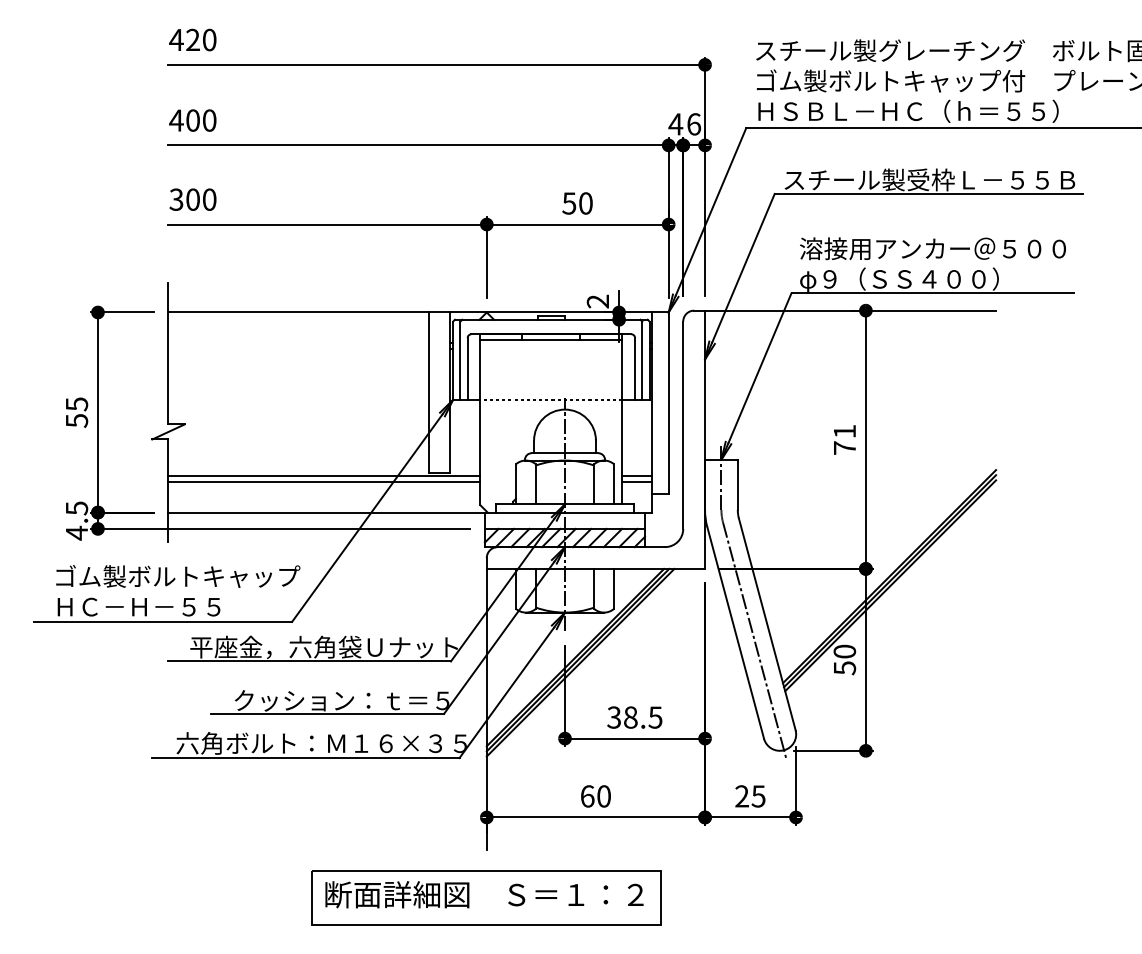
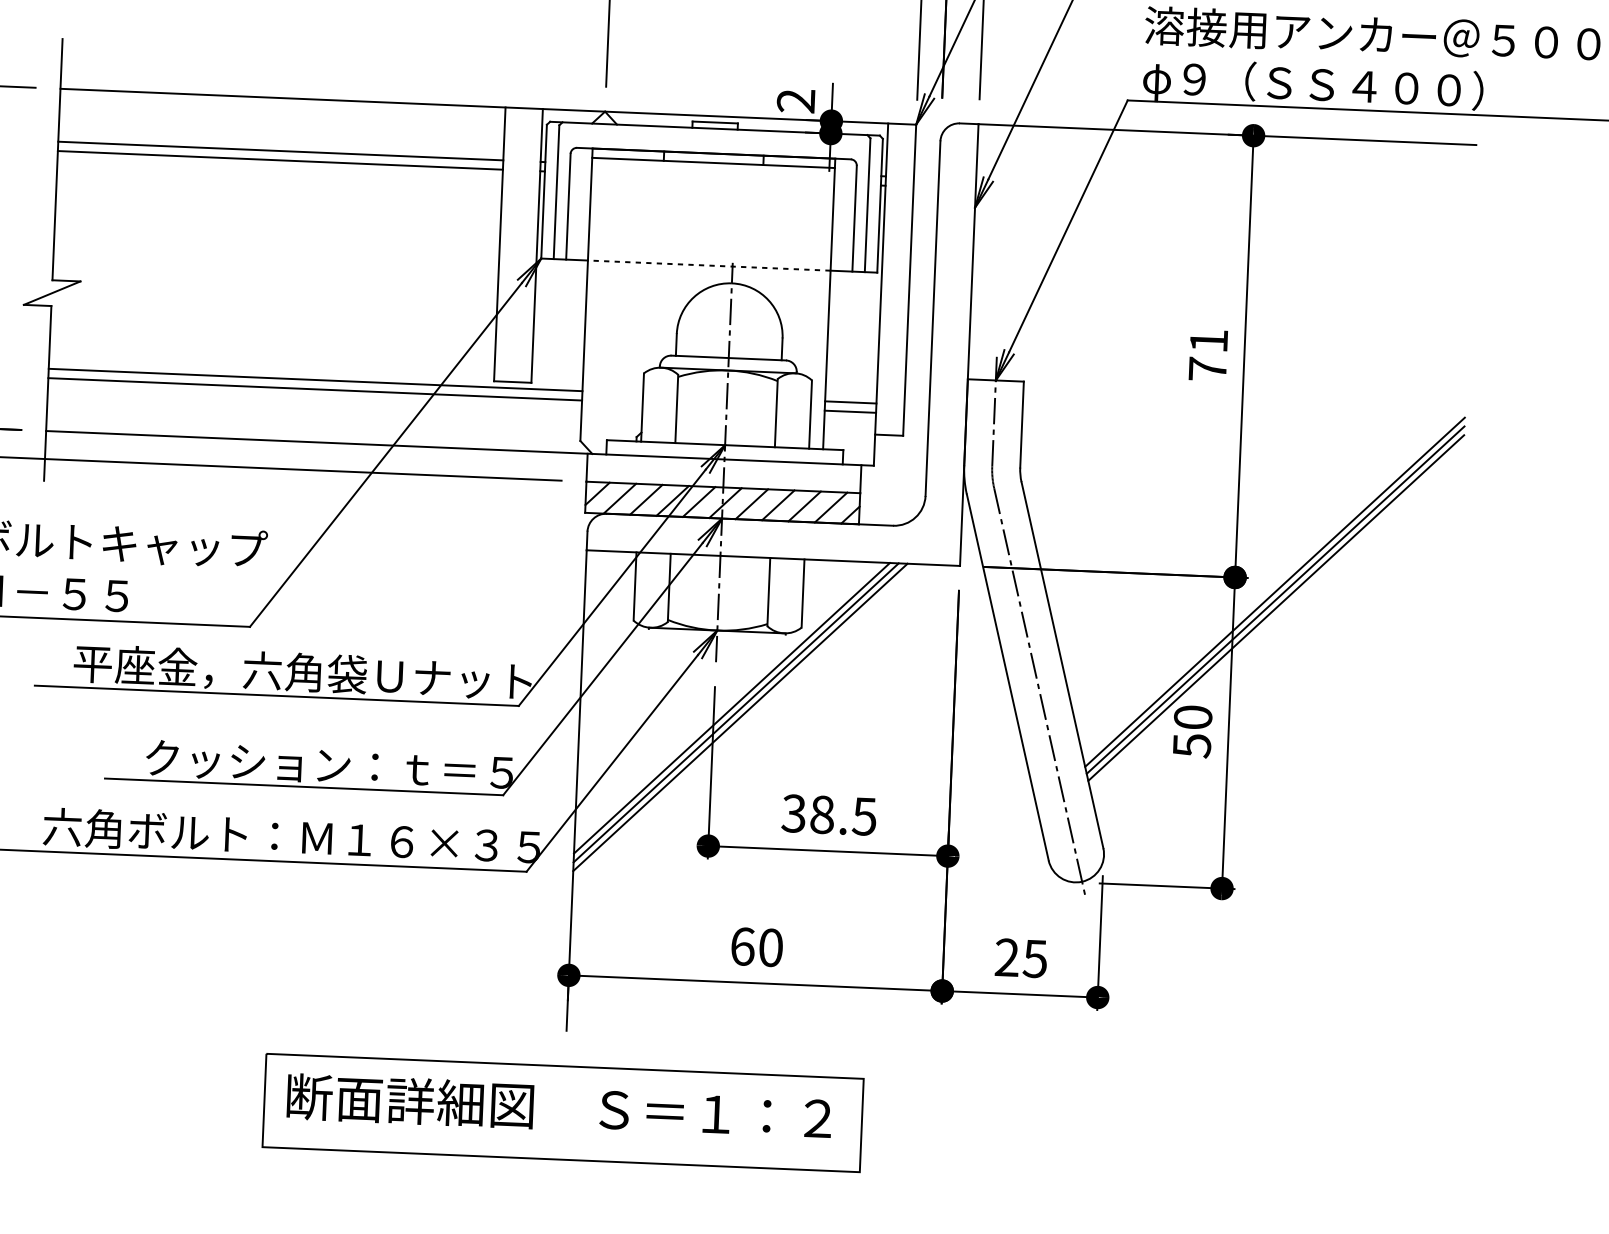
line: (298, 343) -> (280, 151), added
line: (298, 348) -> (280, 159), added

